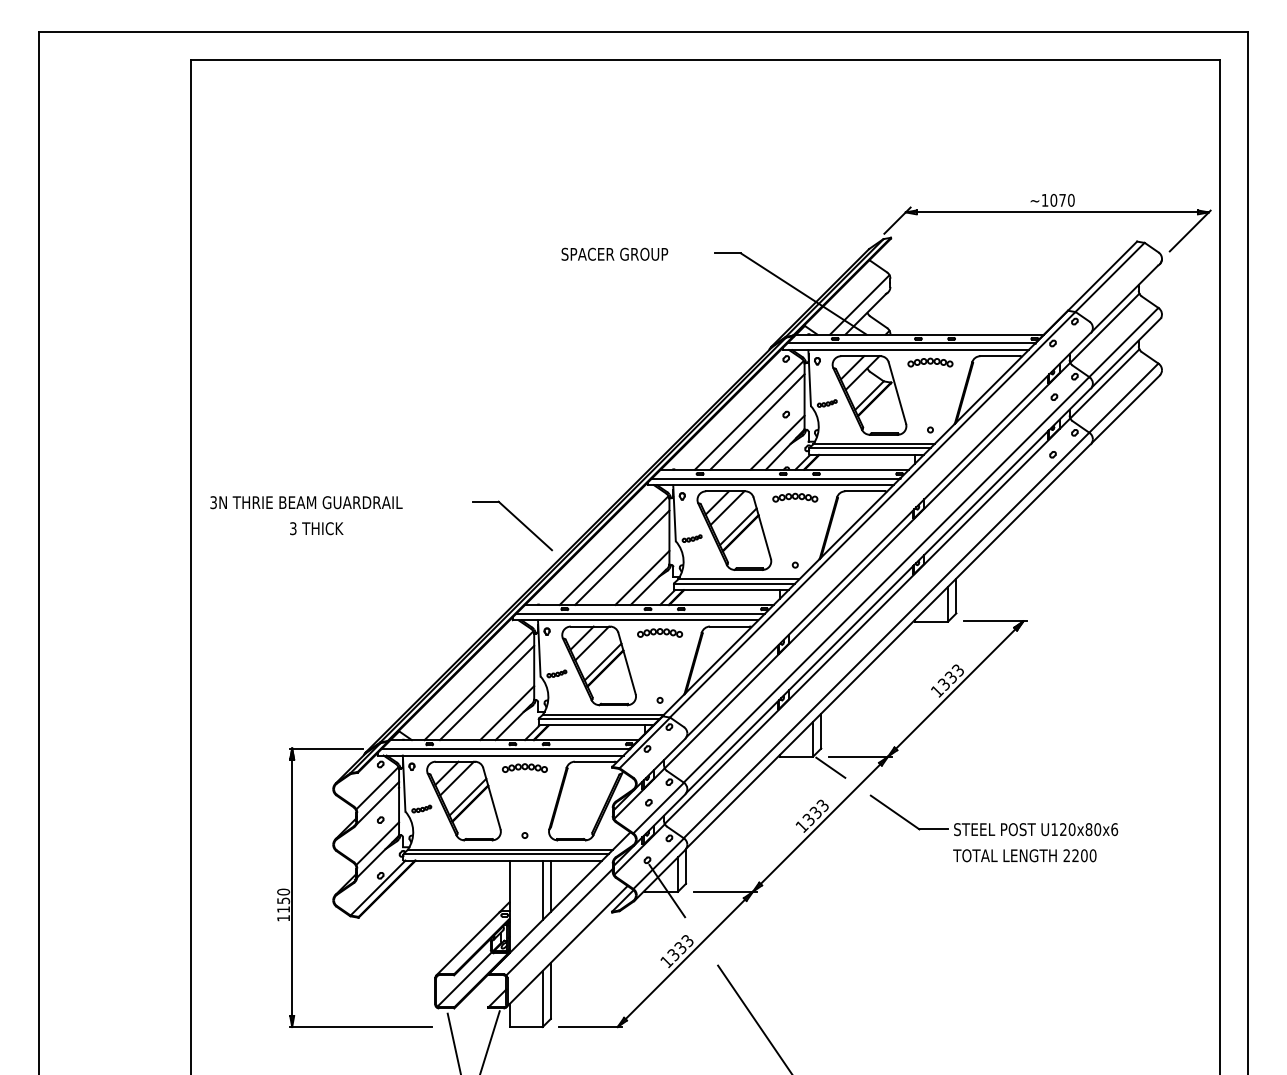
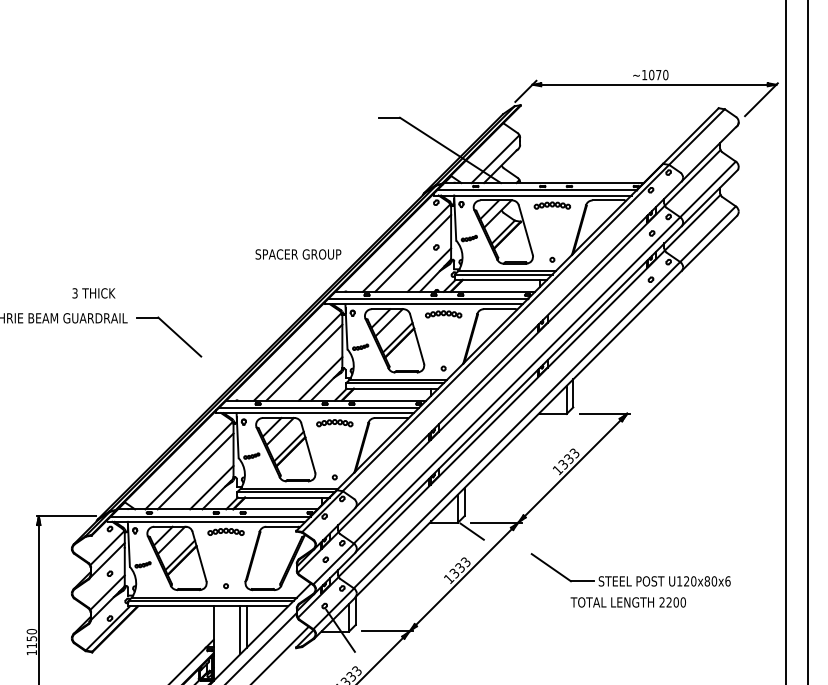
text: (614, 253) -> (298, 253), moved
part: (517, 520) -> (173, 332), moved
text: (316, 528) -> (93, 293), moved
part: (990, 823) -> (628, 576), moved

